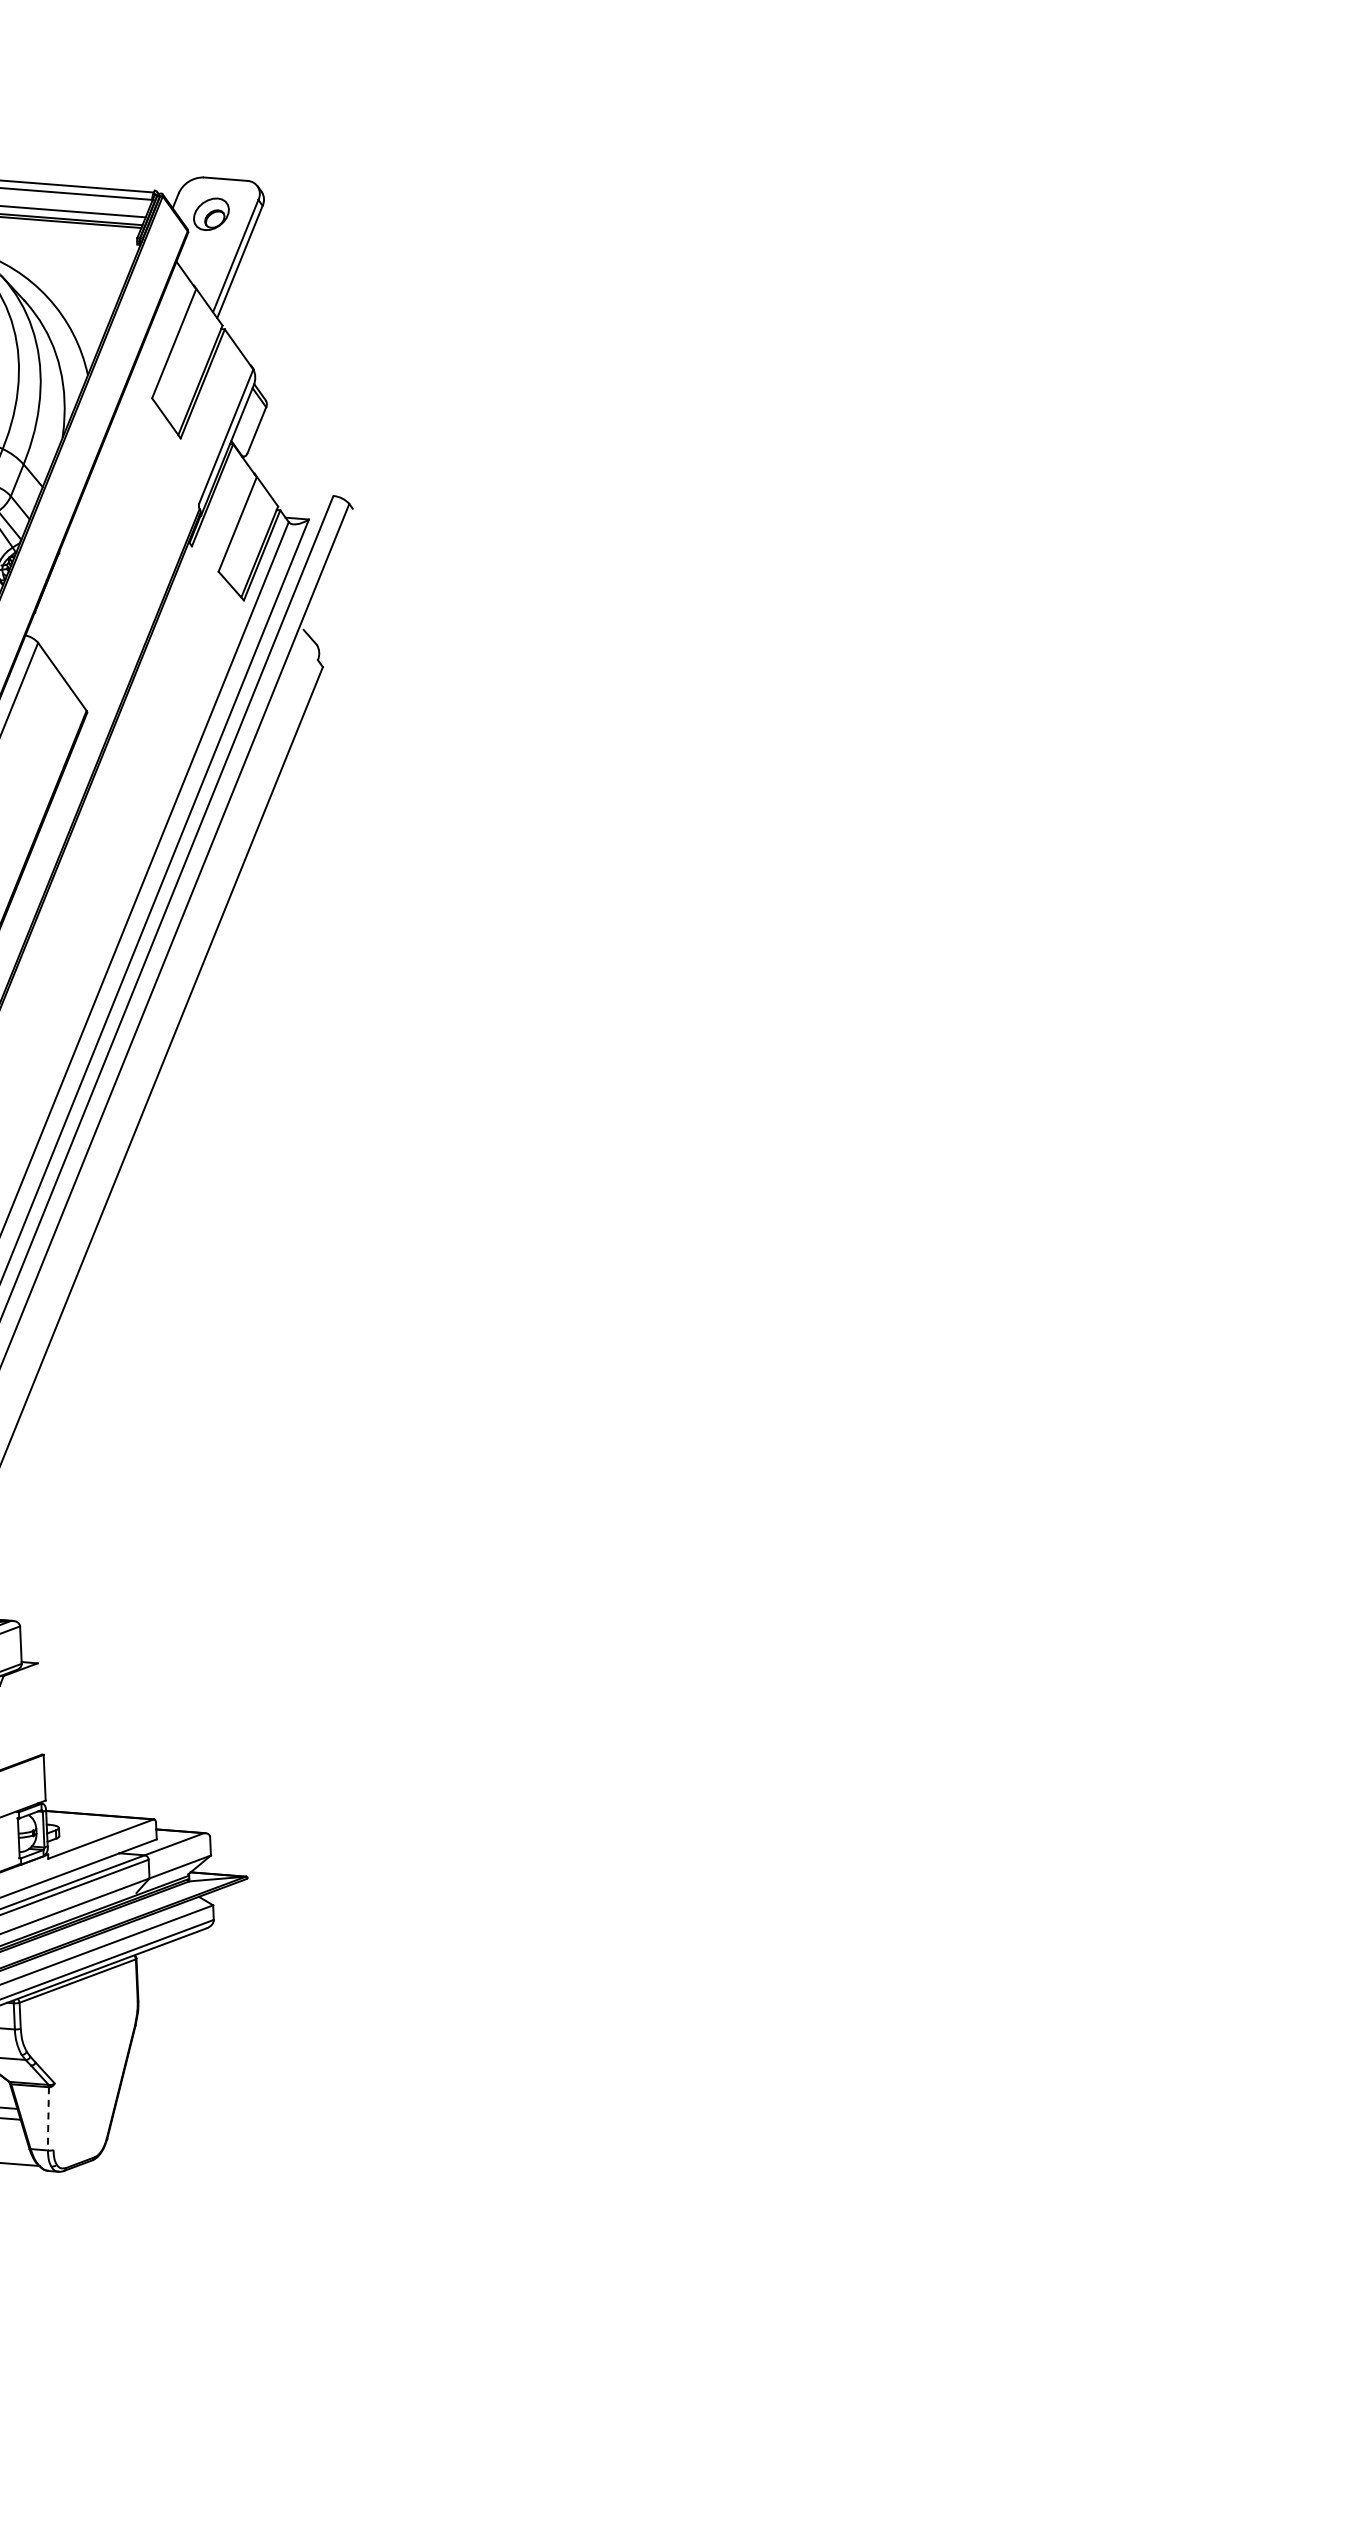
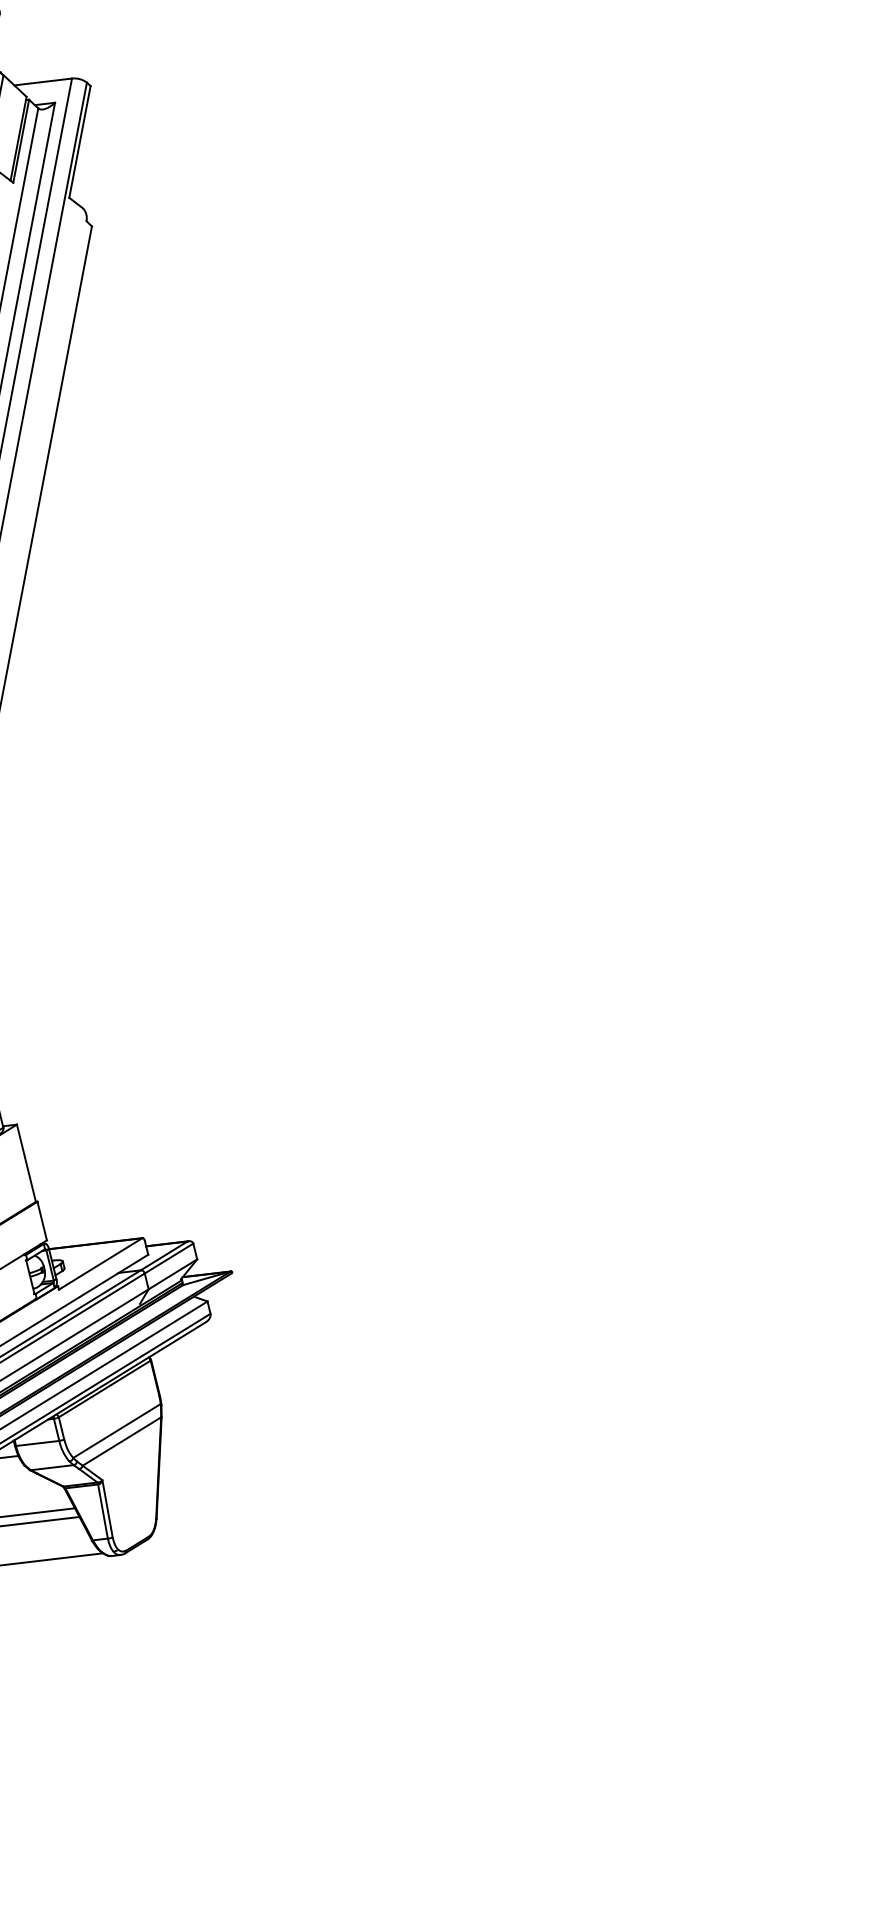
line: (299, 493) -> (42, 82), added
line: (327, 568) -> (79, 141), added
line: (39, 1708) -> (26, 1162), added
line: (179, 1847) -> (169, 1257), added
line: (81, 2030) -> (116, 1430), added
line: (85, 2043) -> (121, 1440), added
line: (53, 2116) -> (106, 1508), added
line: (48, 2118) -> (103, 1511), dashed -> solid

